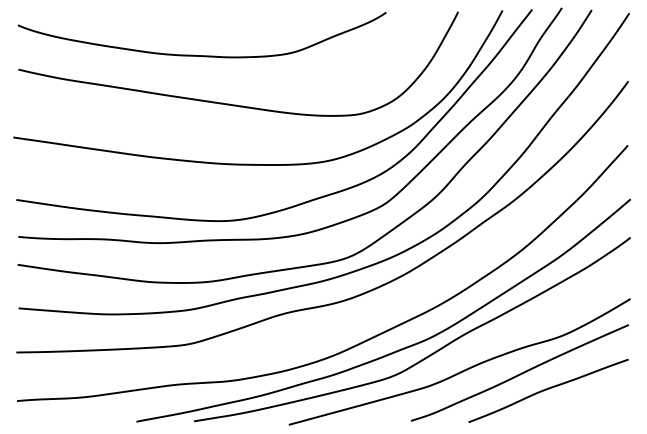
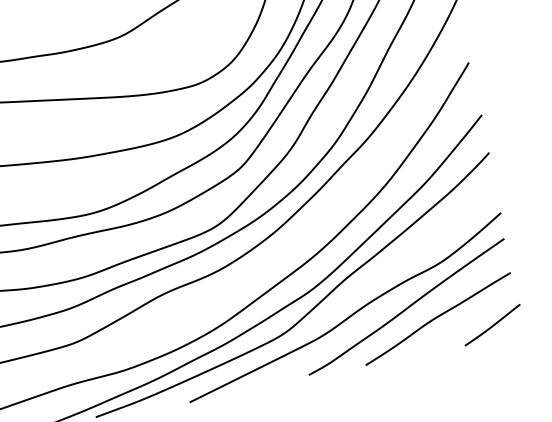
line: (601, 406) -> (493, 324), added

